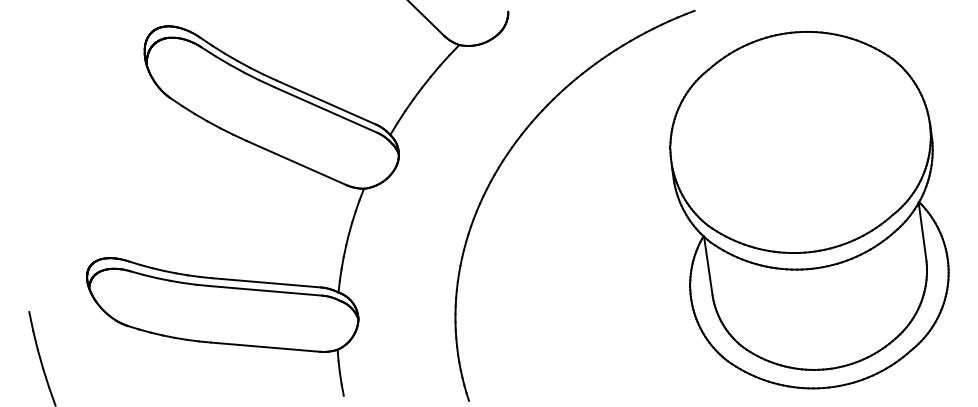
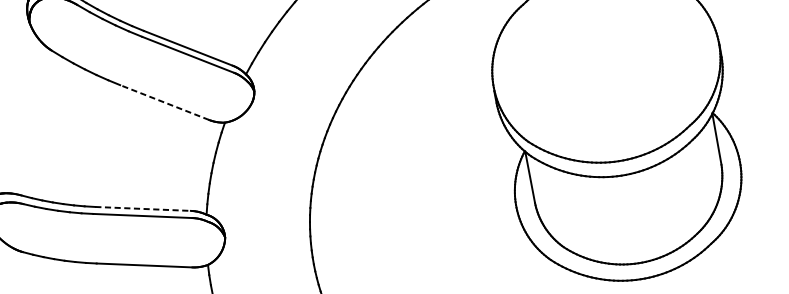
line: (295, 162) -> (163, 102), solid -> dashed
line: (267, 282) -> (143, 208), solid -> dashed

